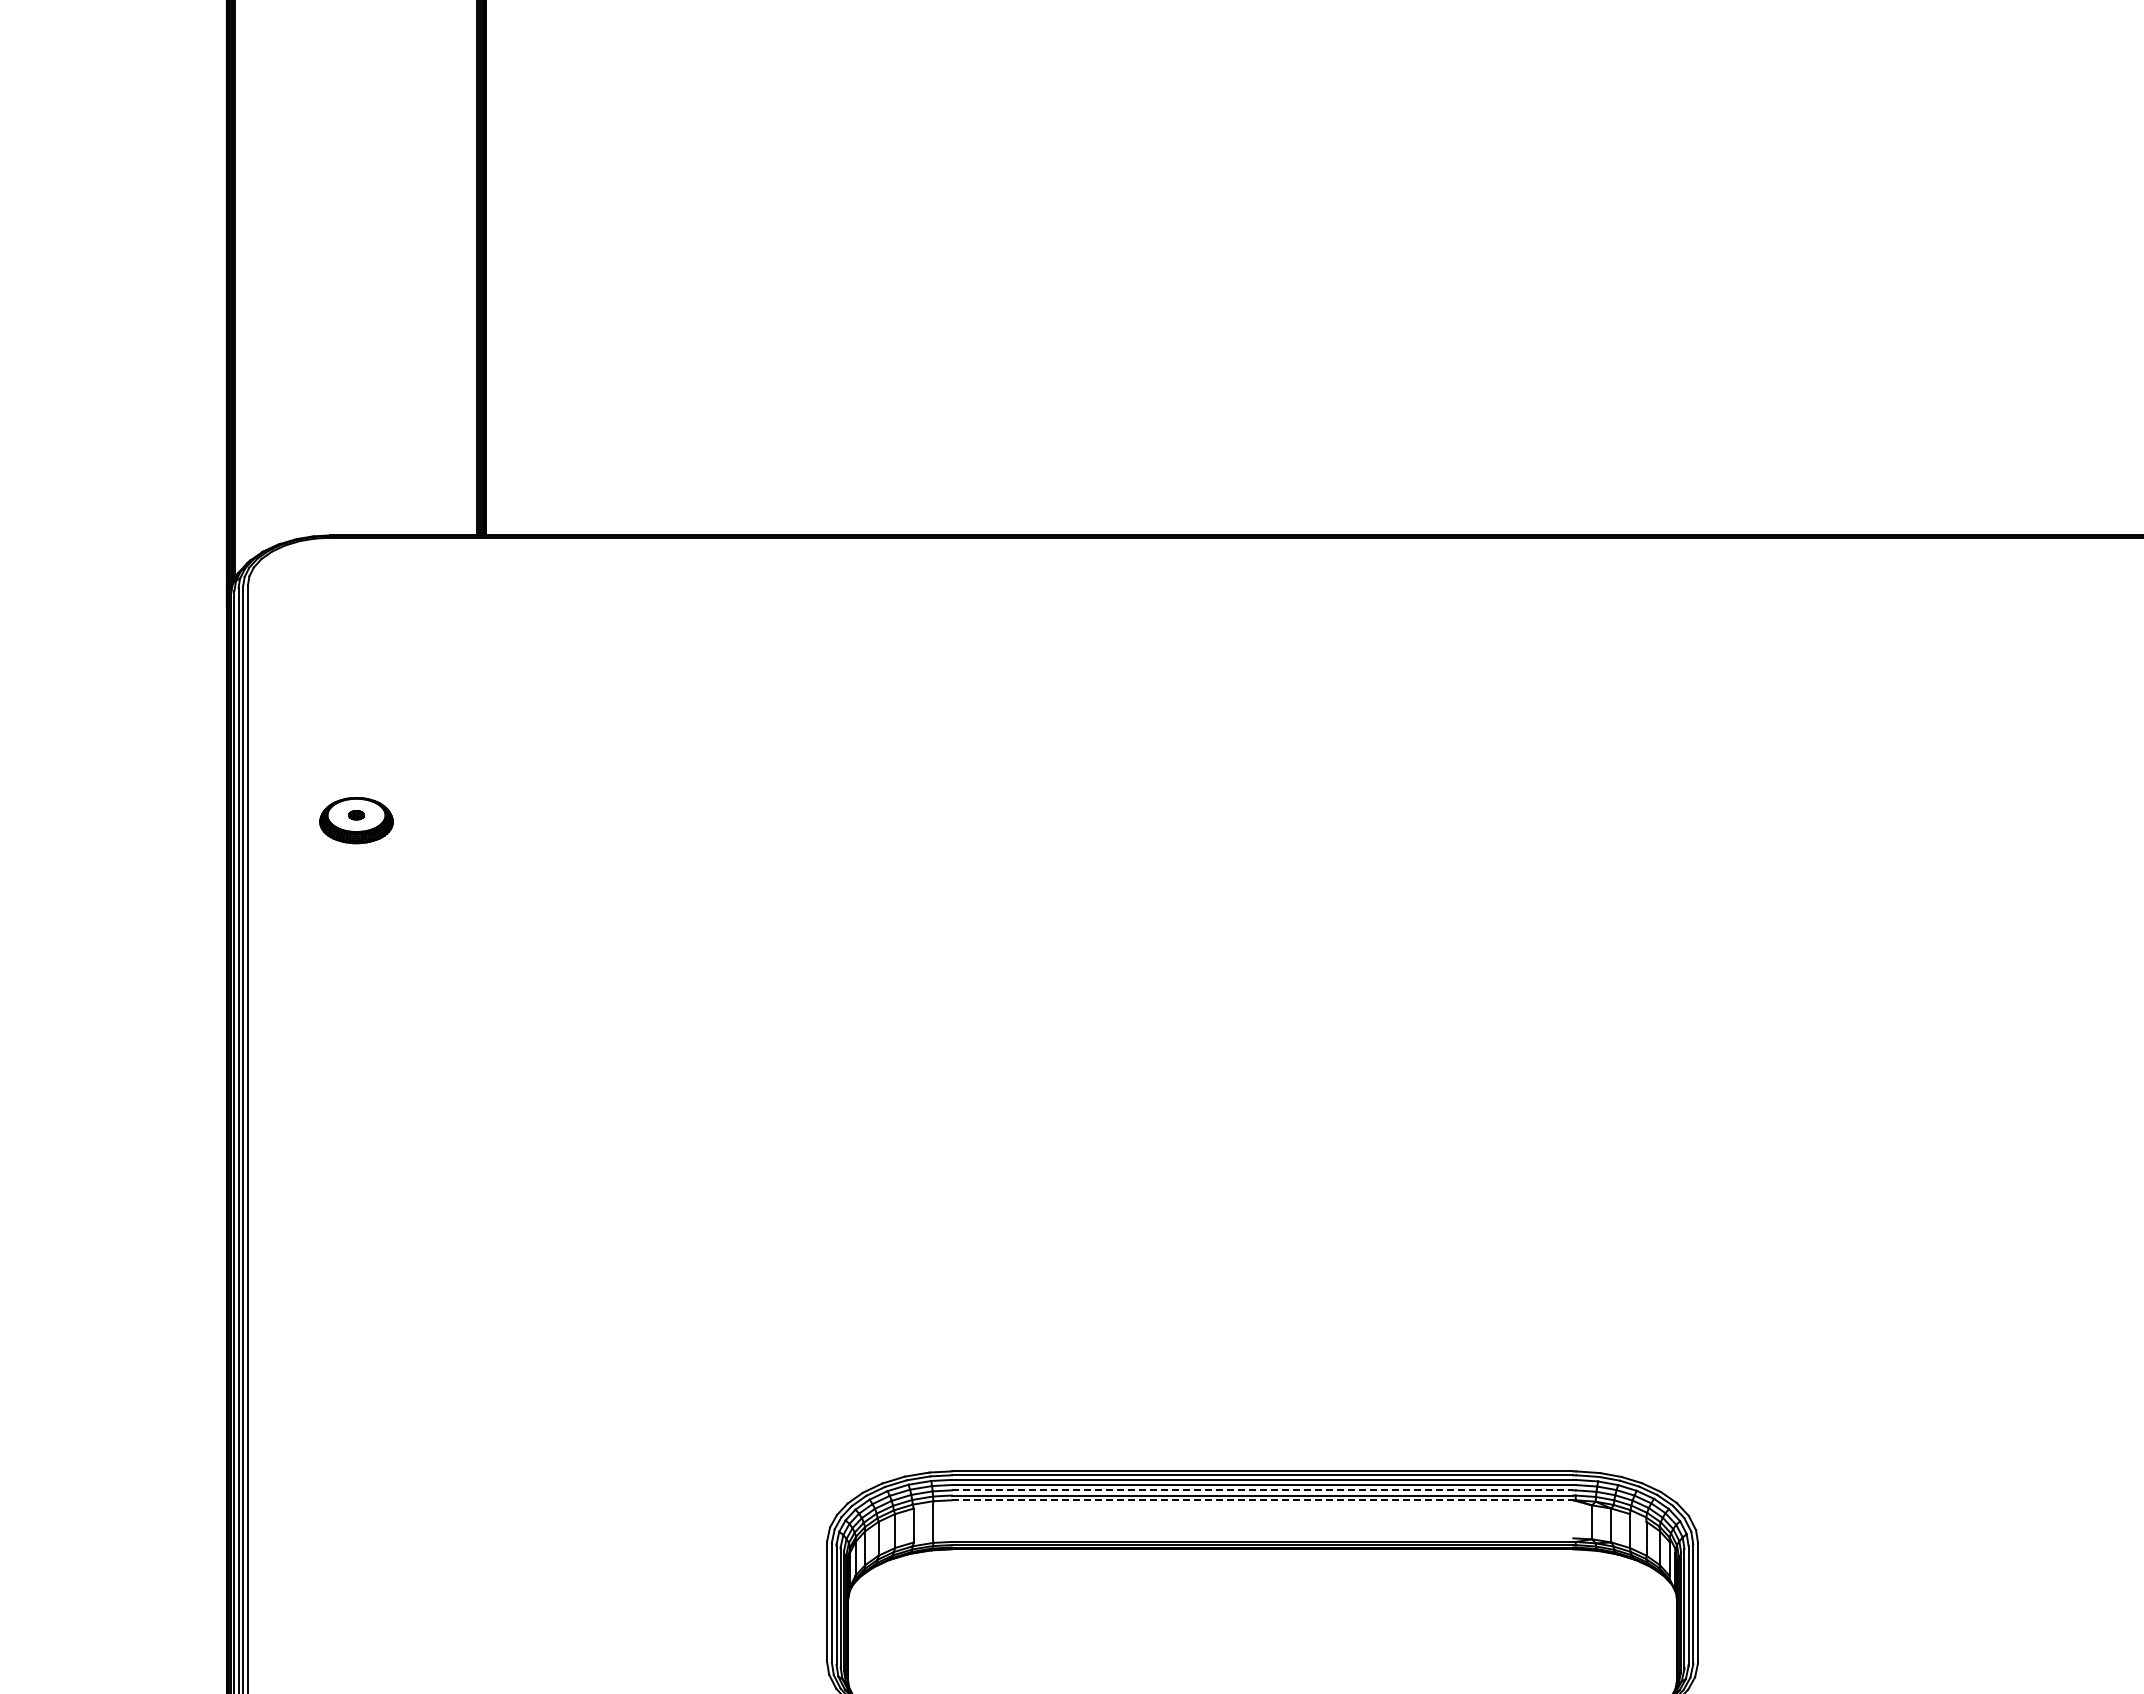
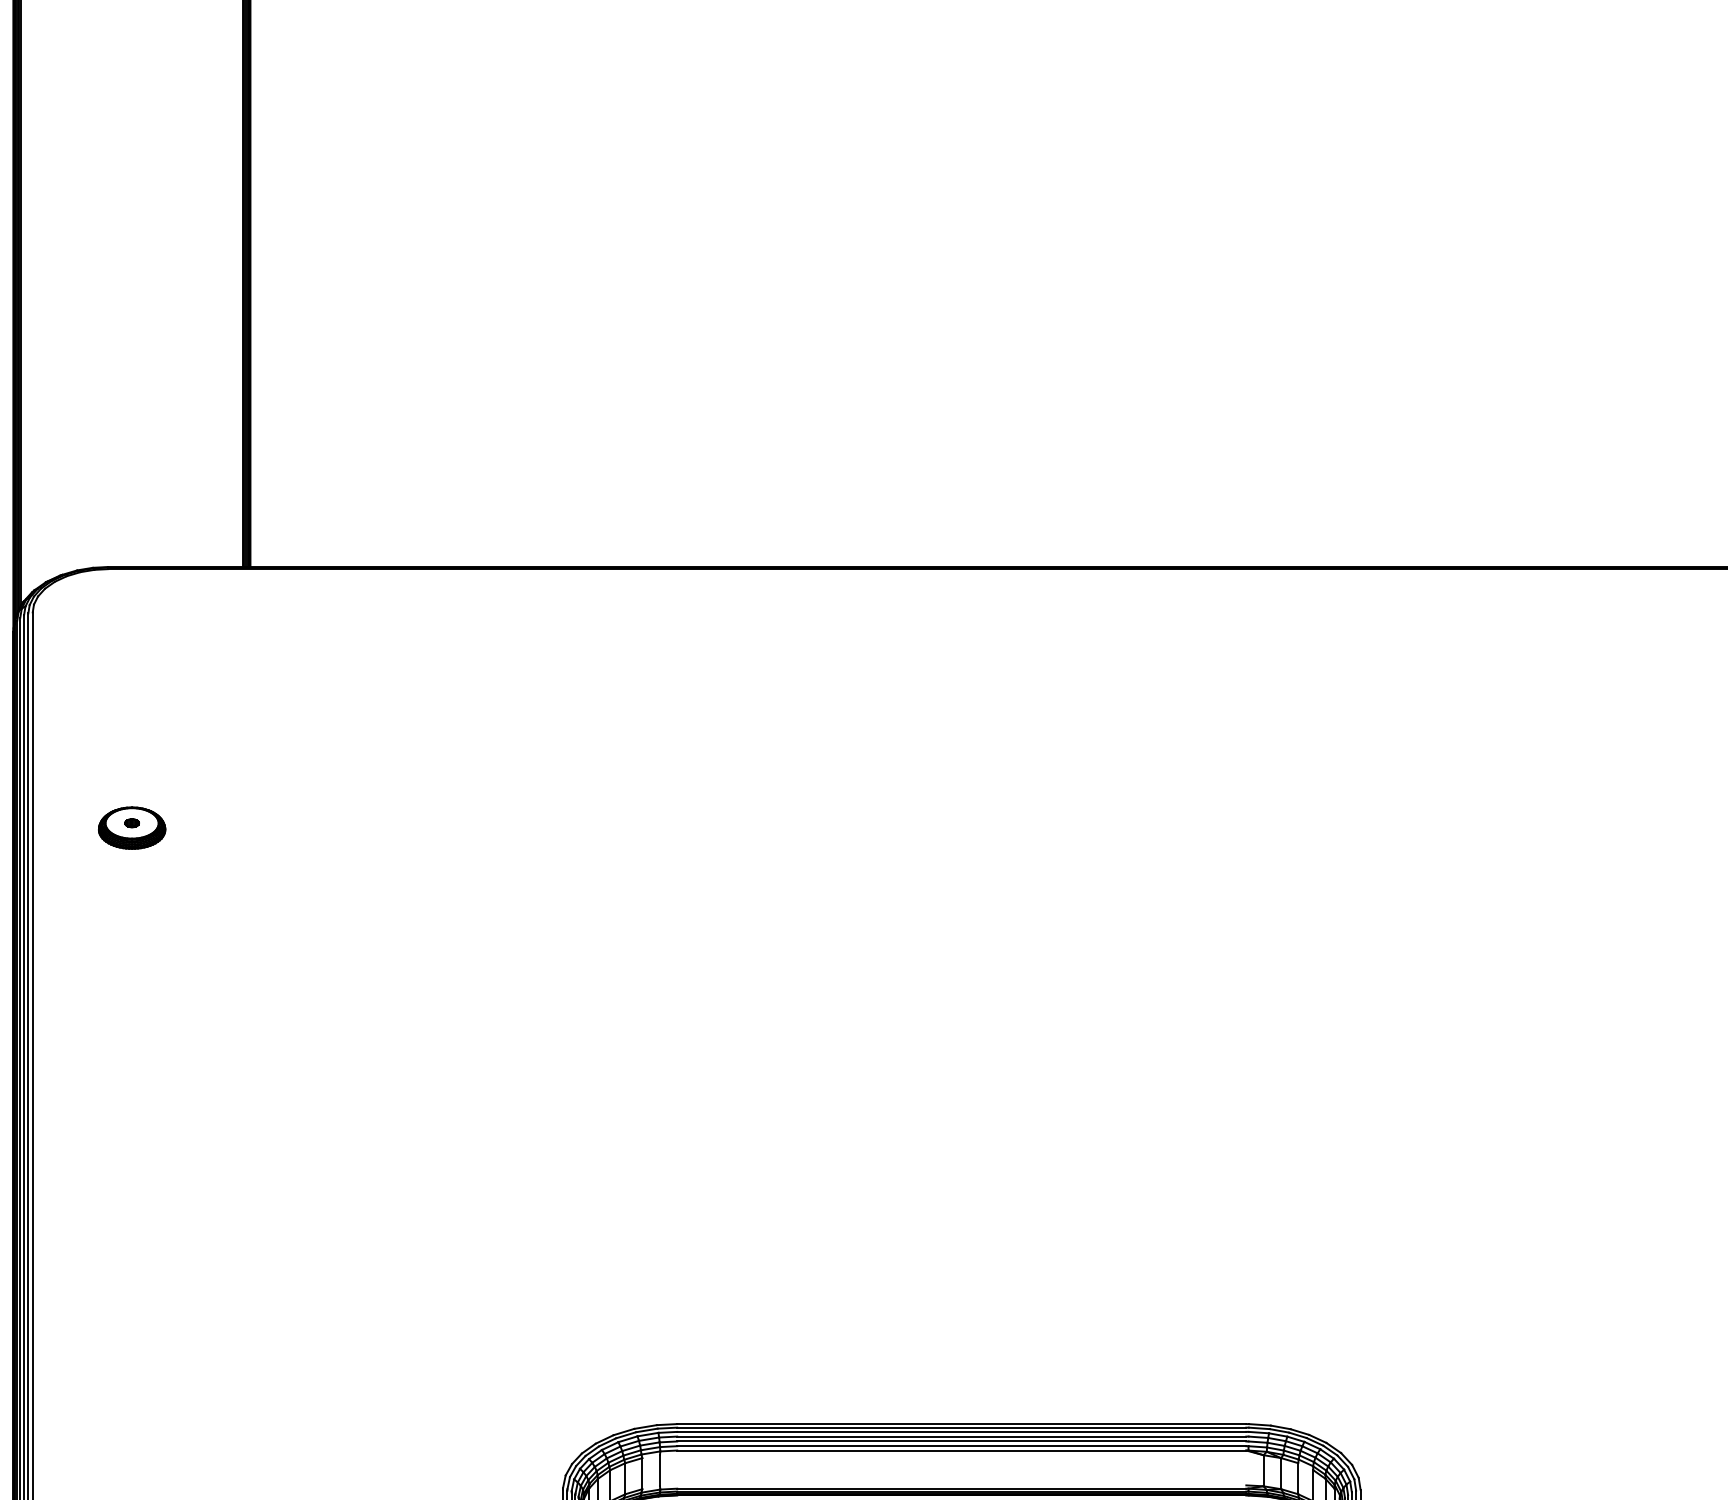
line: (1262, 1490) -> (961, 1441), dashed -> solid
line: (1262, 1500) -> (961, 1450), dashed -> solid

